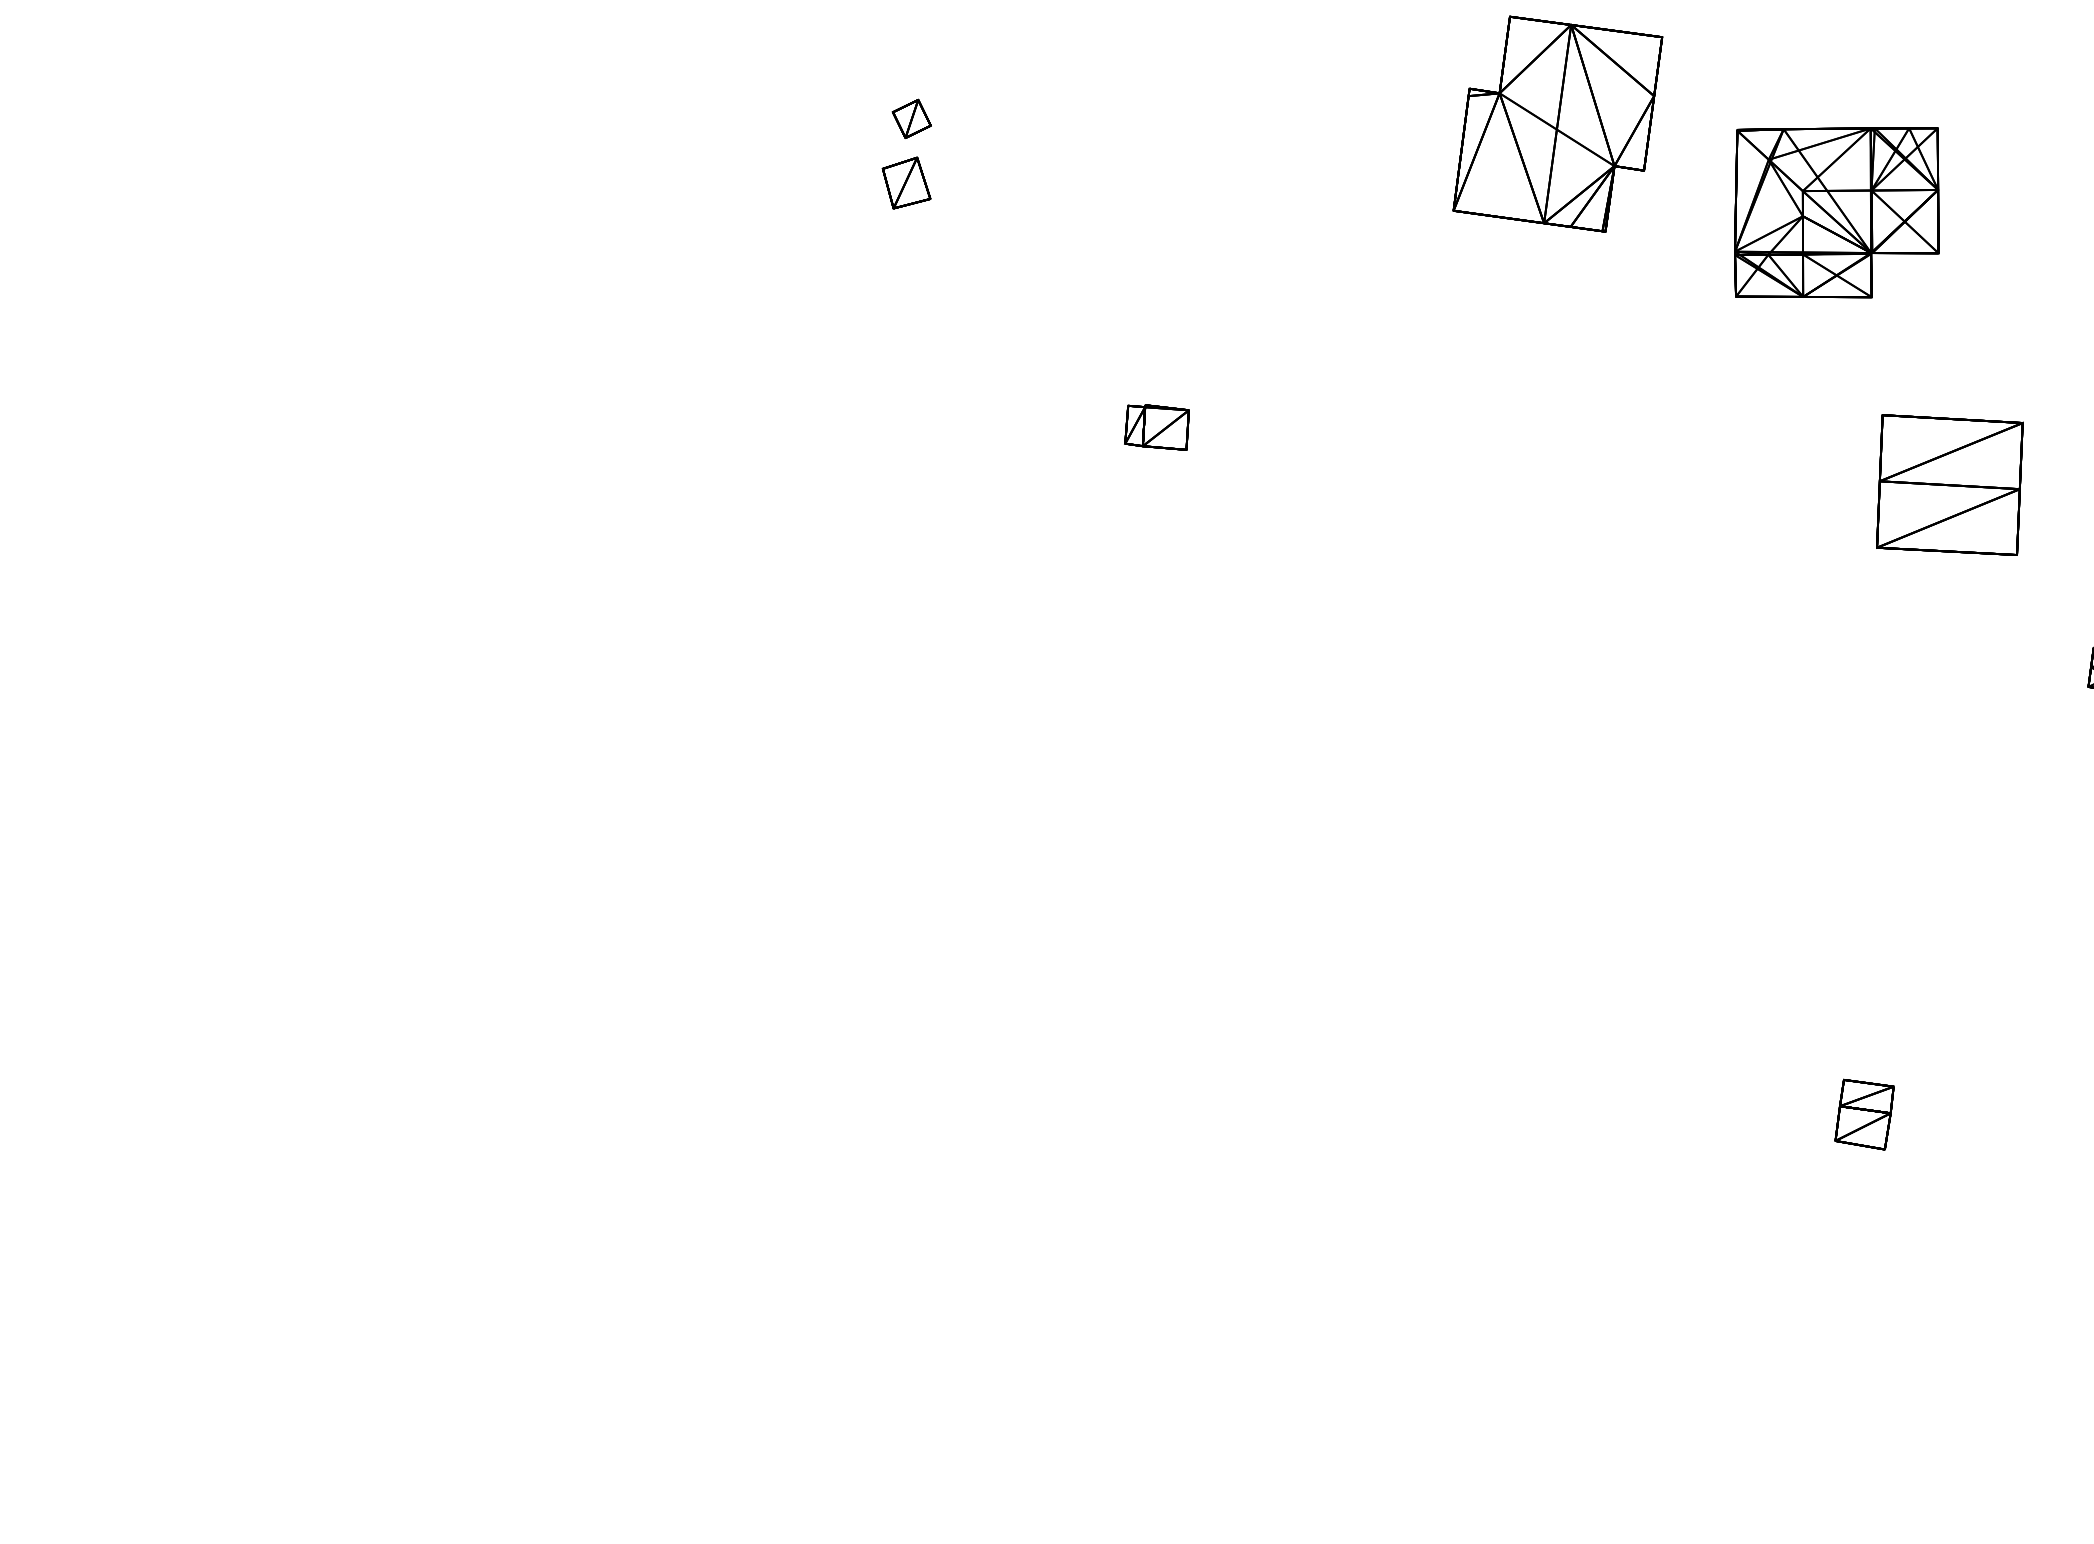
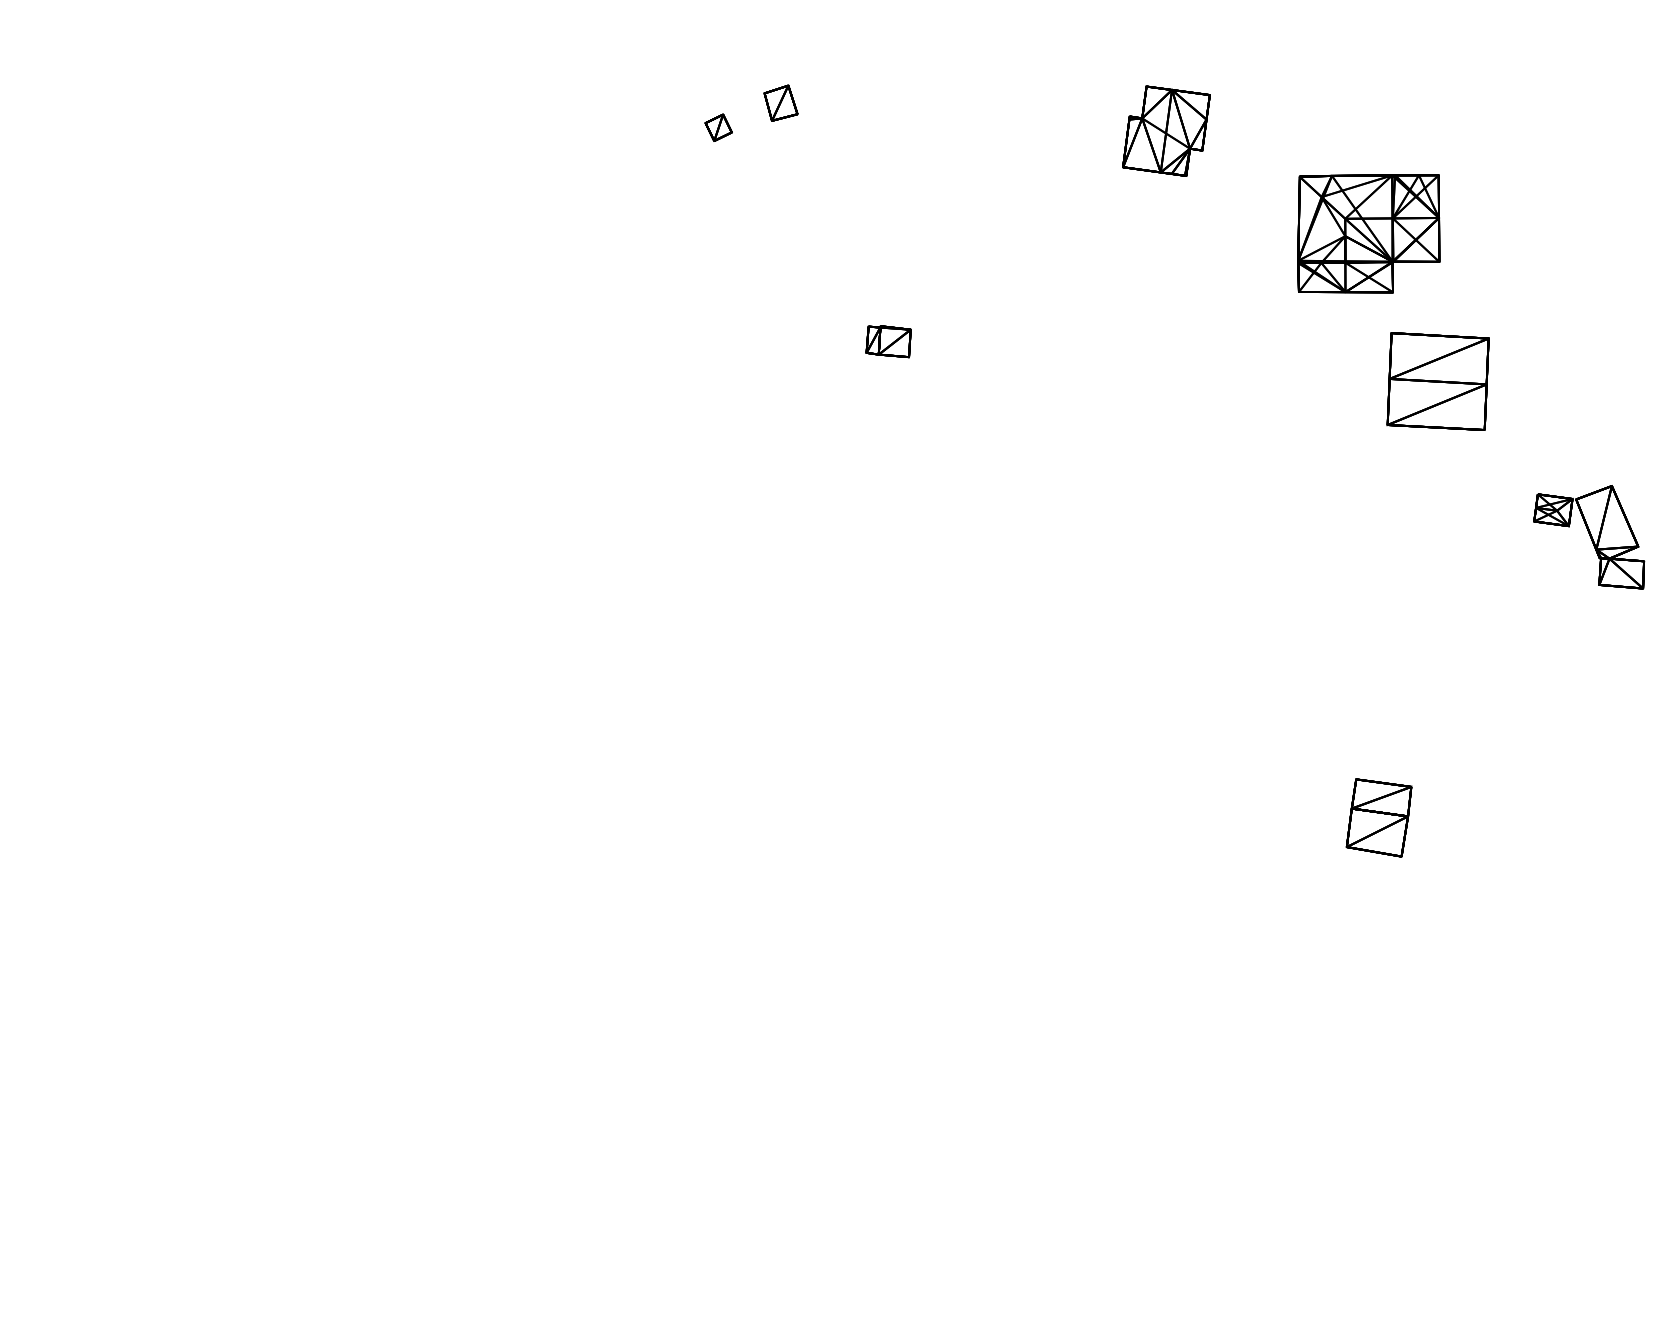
part: (1557, 122) -> (1166, 130), size x0.6
part: (905, 182) -> (780, 102), moved
part: (1836, 212) -> (1368, 233), moved
part: (1863, 1114) -> (1378, 817), size x1.6

